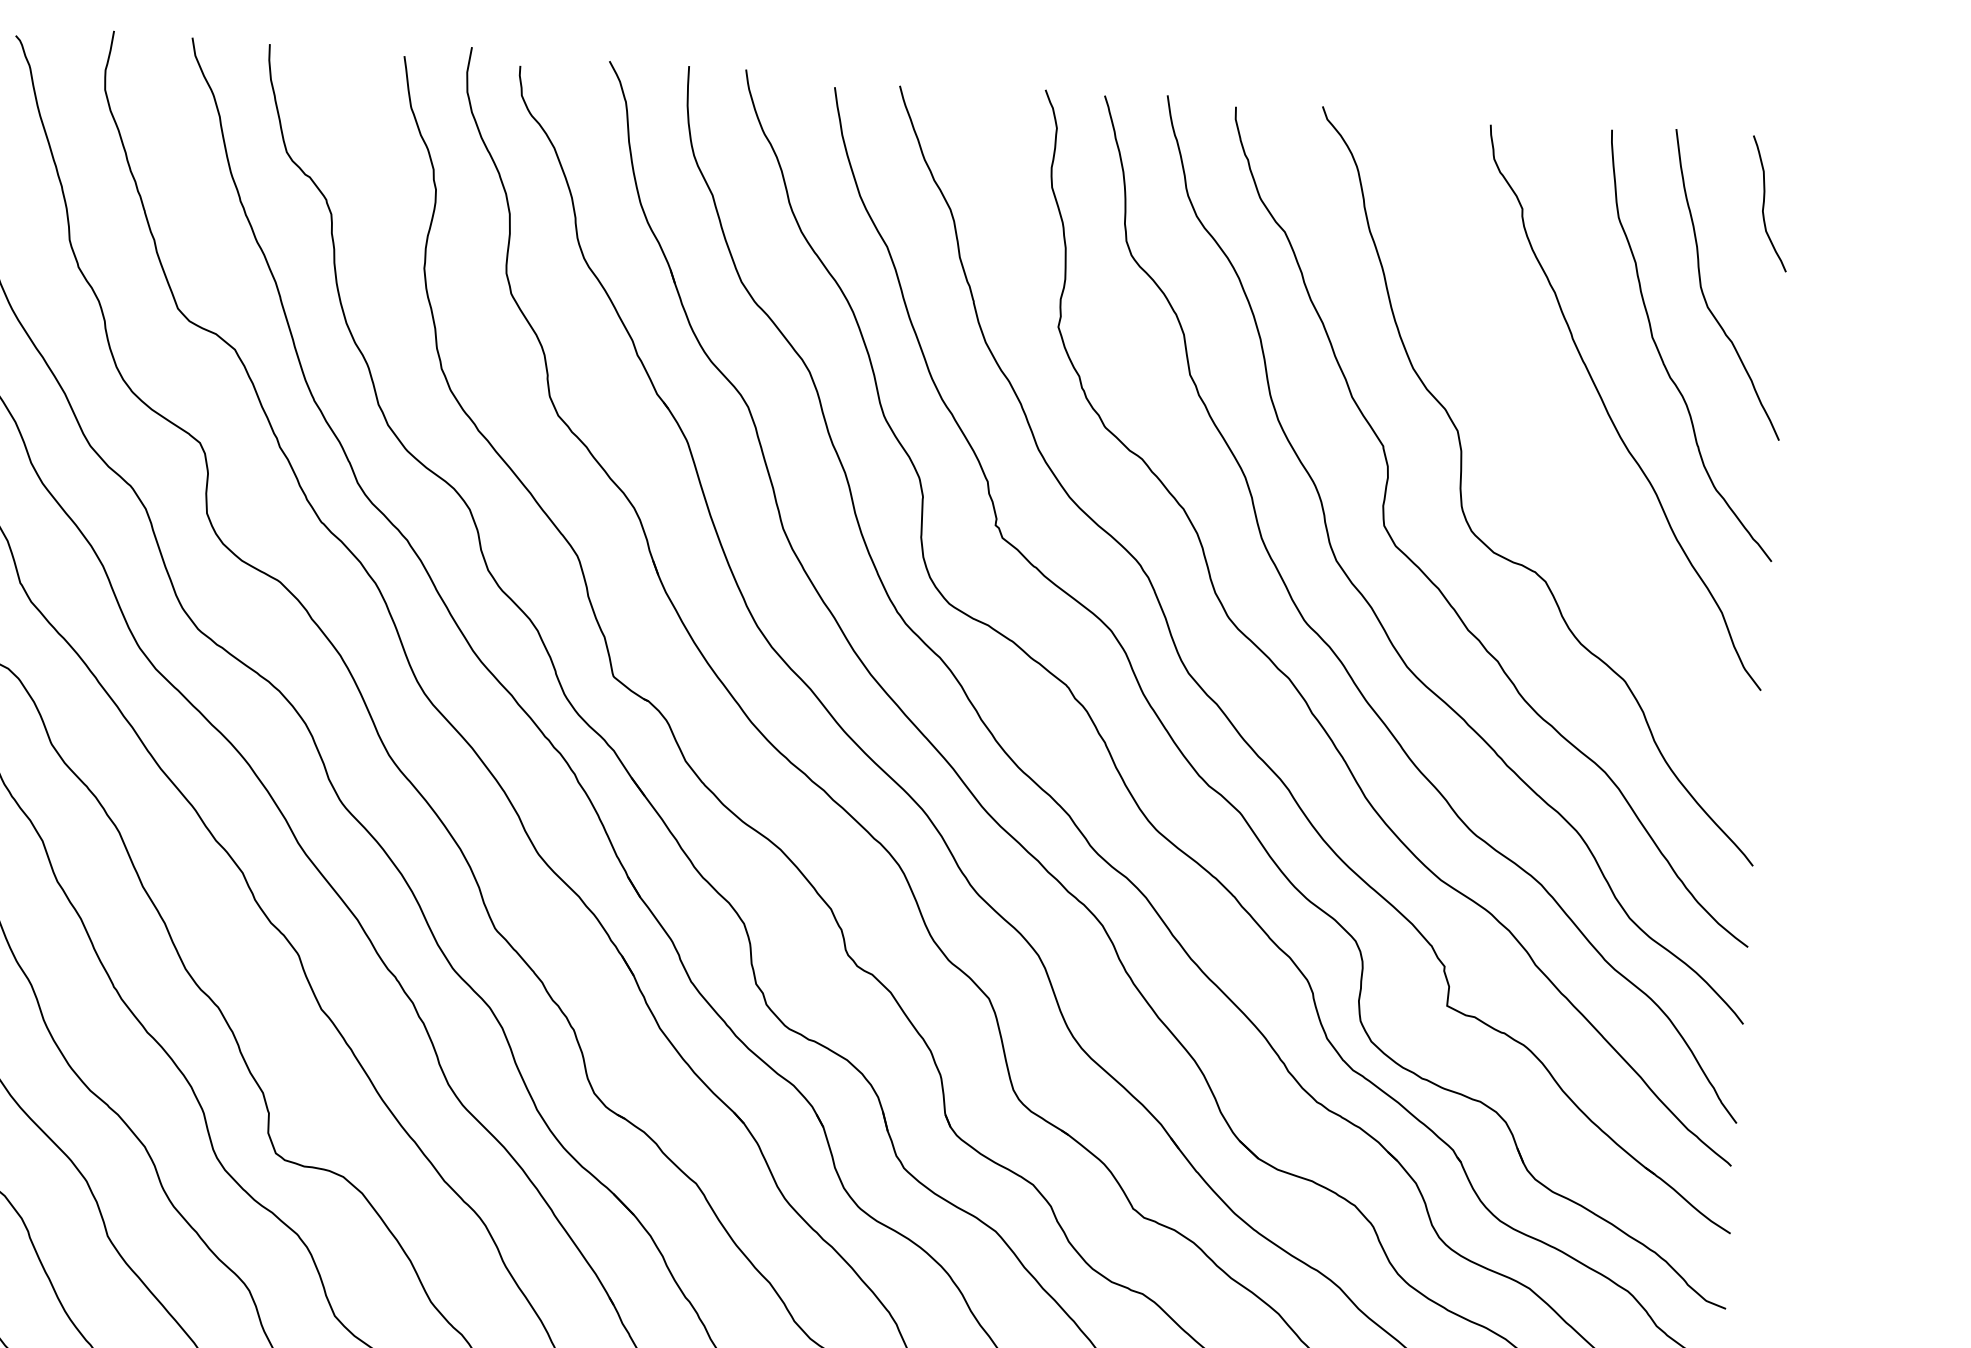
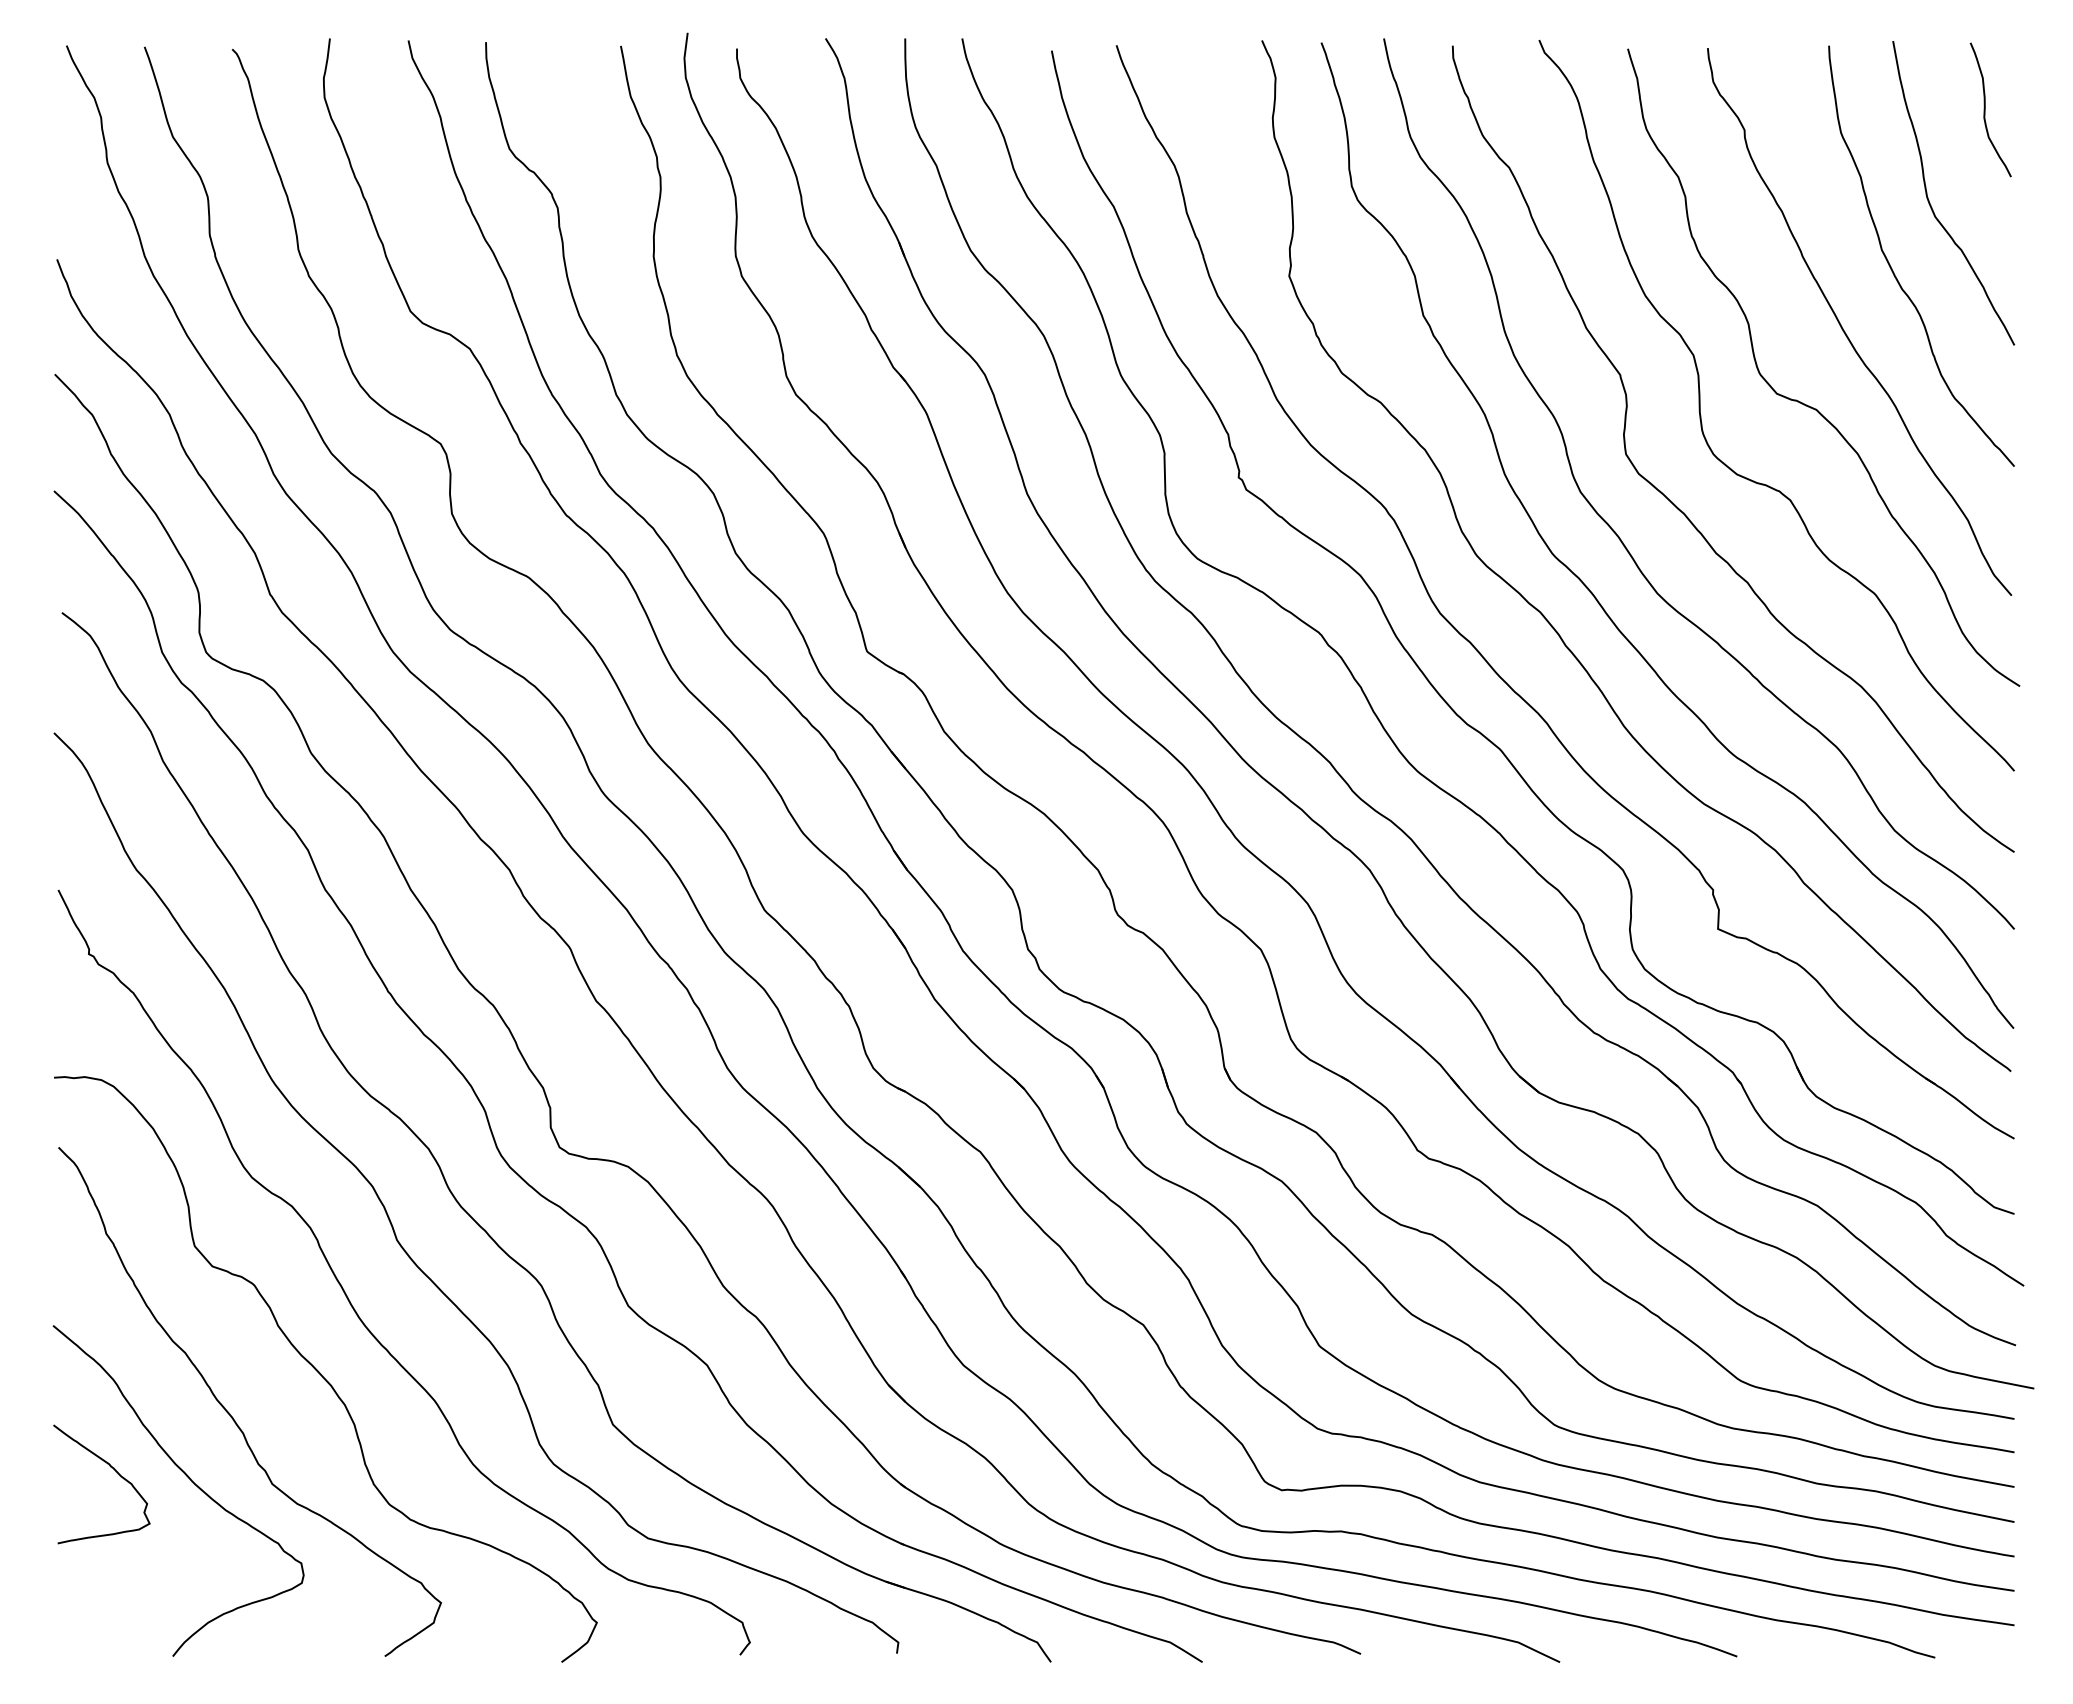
curve: (1570, 488) -> (1809, 405), added

